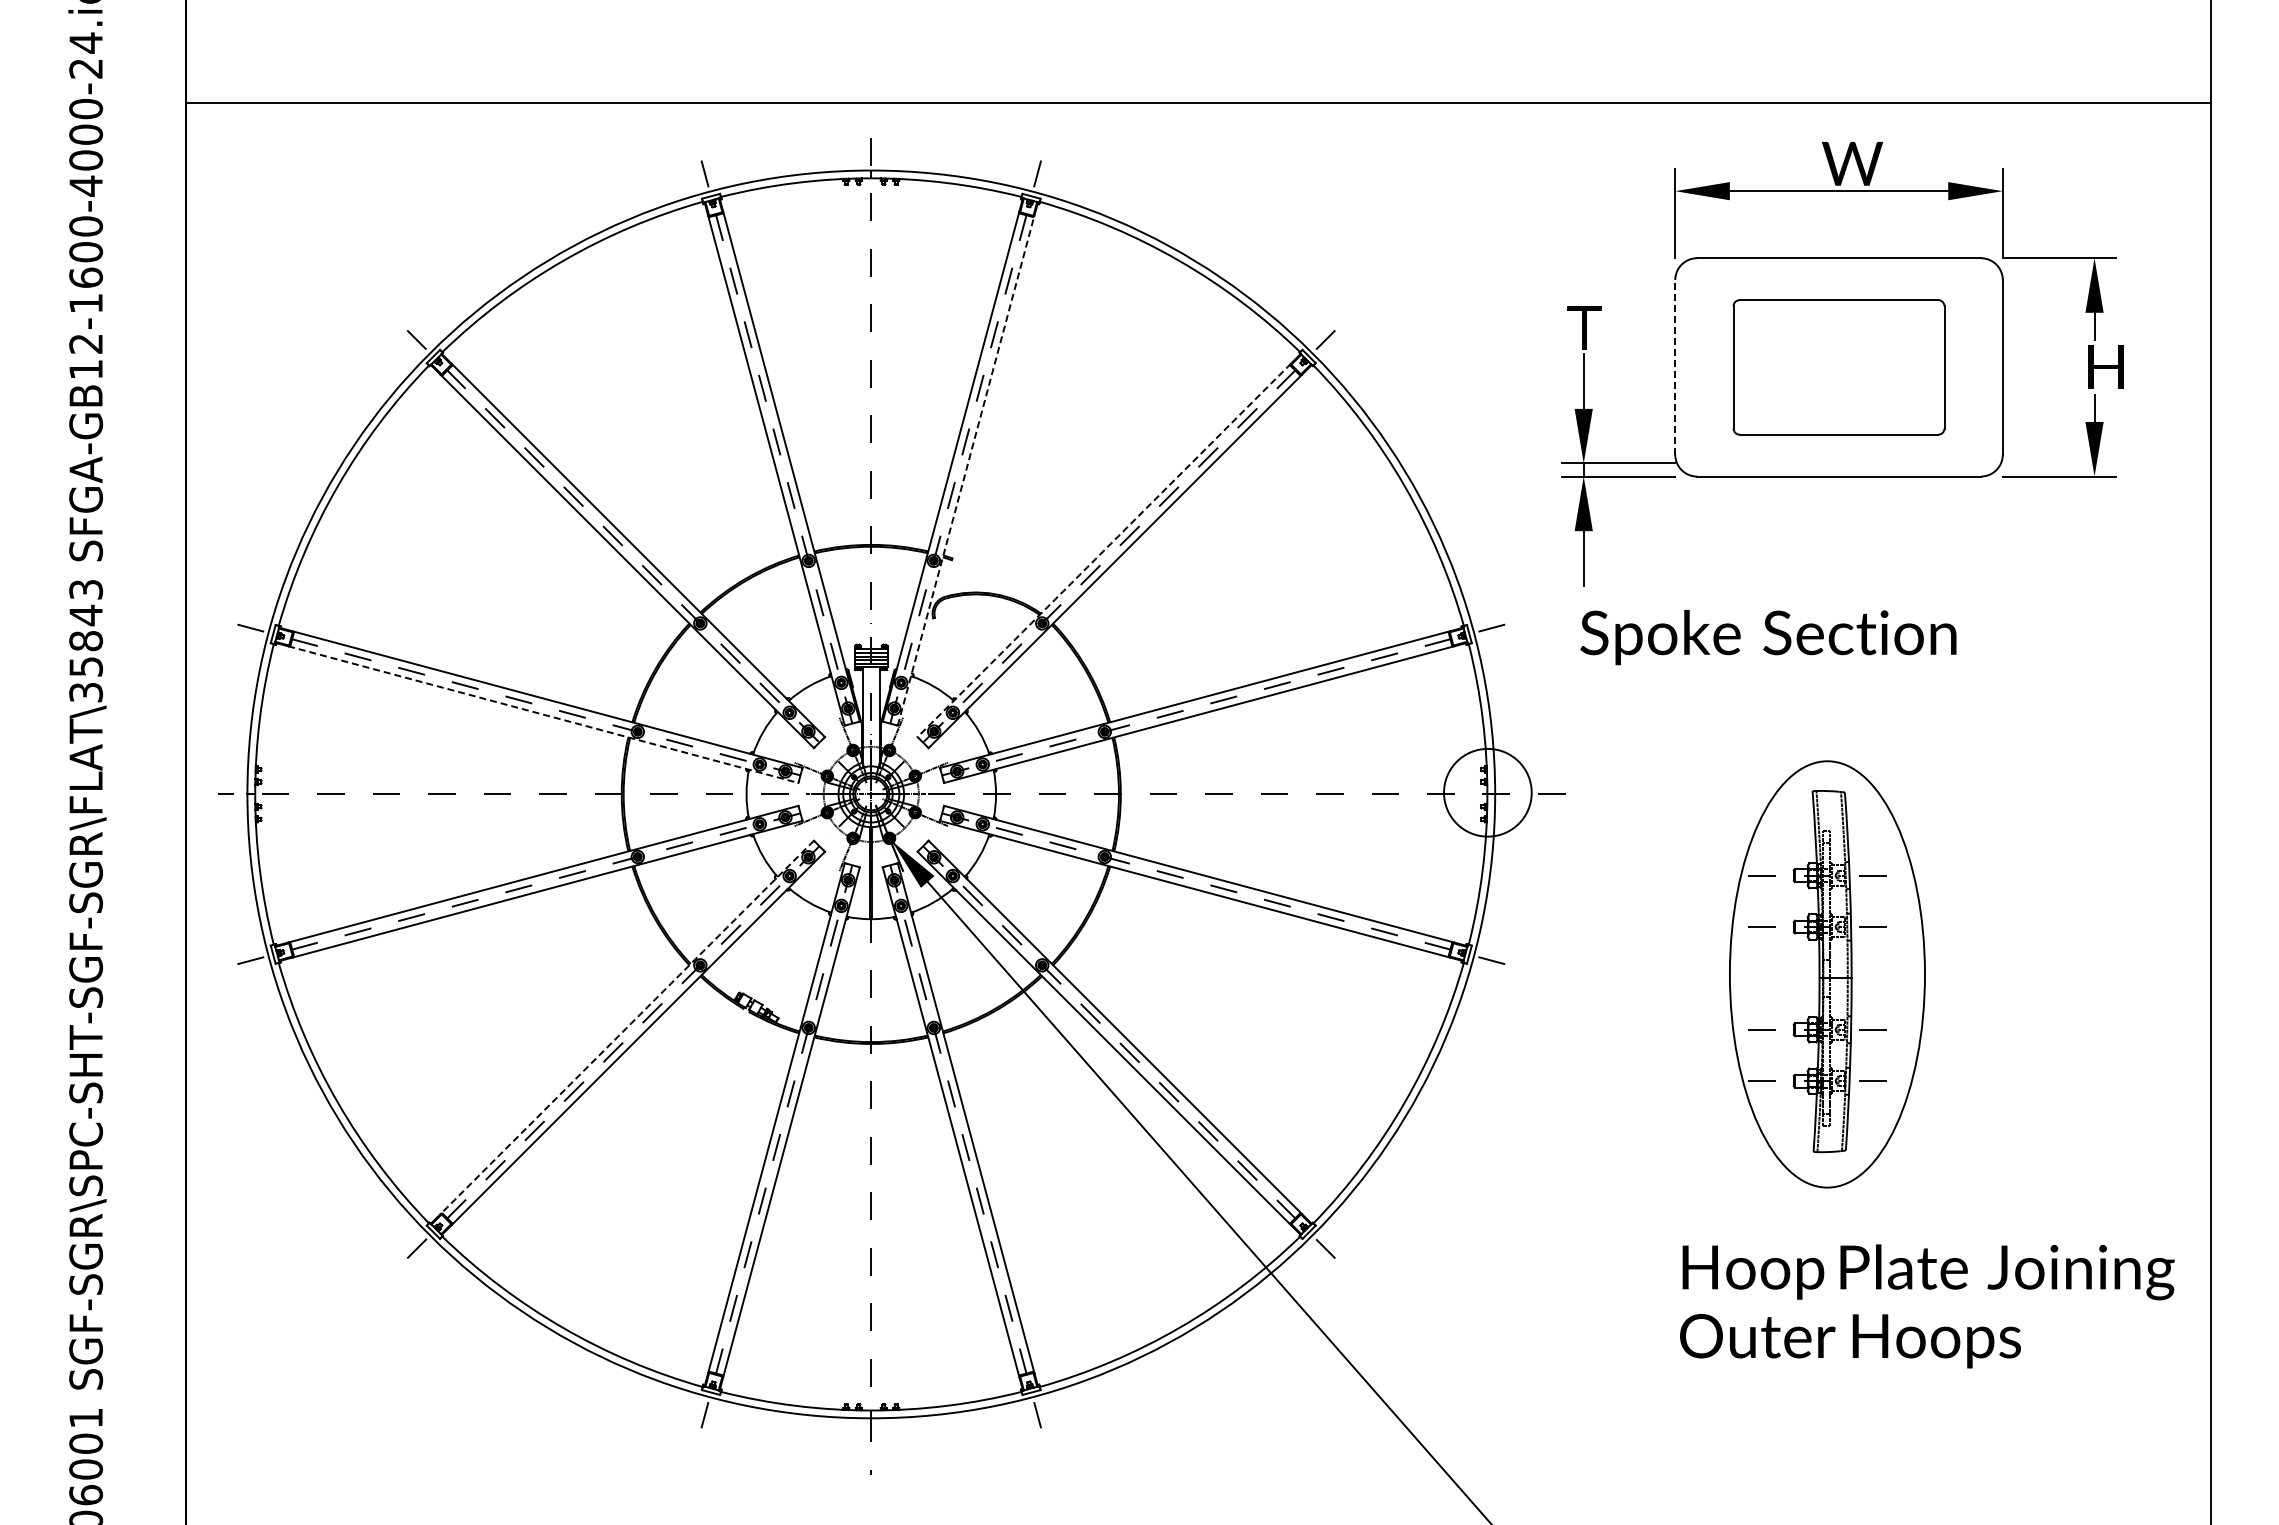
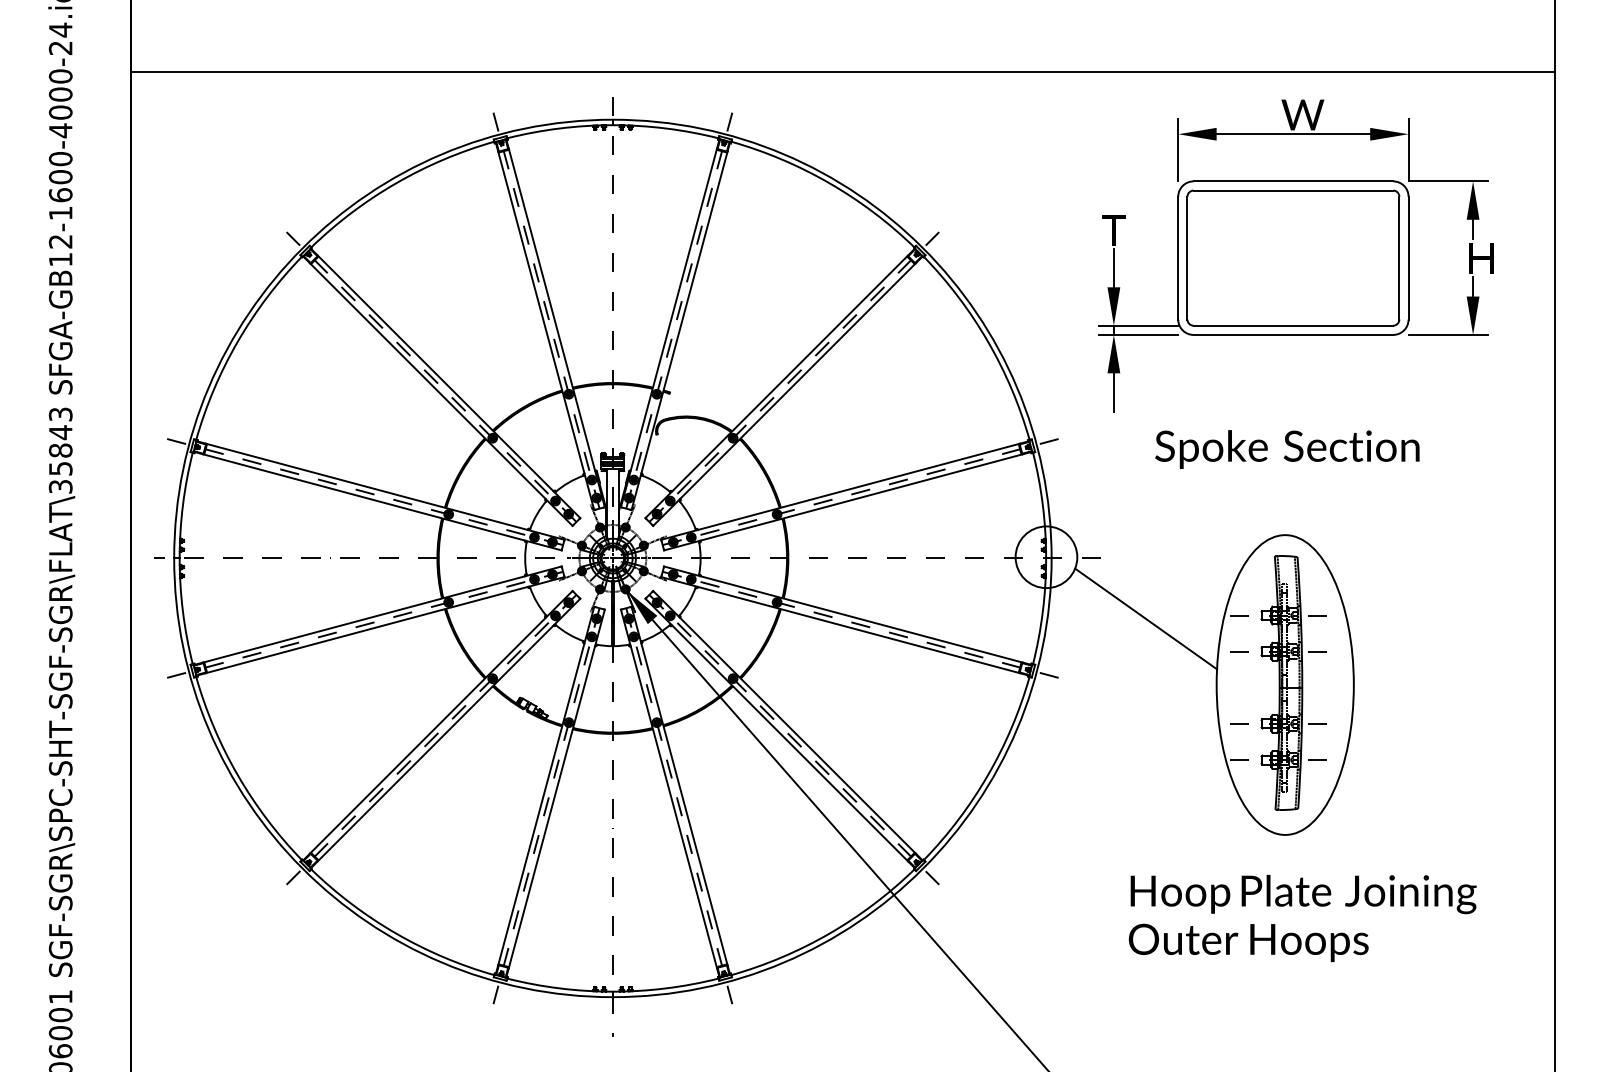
line: (1675, 366) -> (1178, 257), dashed -> solid
part: (1838, 367) -> (1293, 258), size x1.43
line: (966, 469) -> (679, 329), dashed -> solid
line: (1104, 550) -> (776, 386), dashed -> solid
text: (1768, 637) -> (1287, 449), moved
line: (543, 714) -> (382, 502), dashed -> solid
line: (1629, 880) -> (1146, 618), added
line: (626, 1027) -> (440, 722), dashed -> solid
text: (1927, 1306) -> (1302, 918), moved

